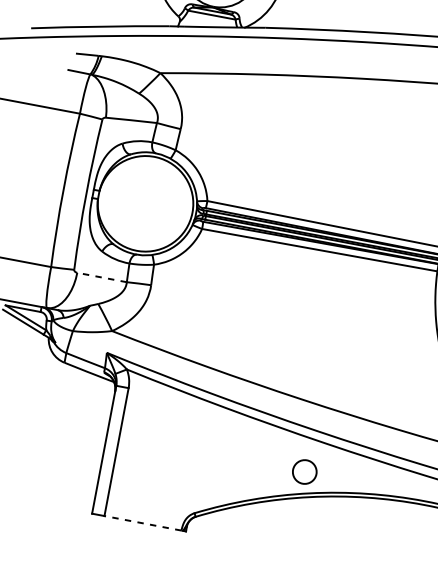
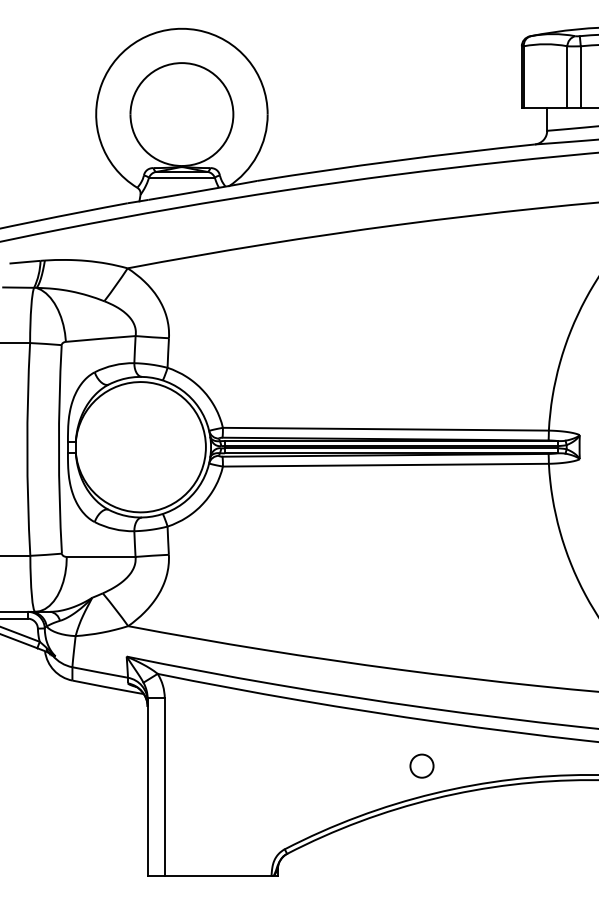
line: (101, 277) -> (100, 556), dashed -> solid
circle: (304, 471) -> (421, 765), size x0.71
line: (142, 522) -> (217, 875), dashed -> solid

